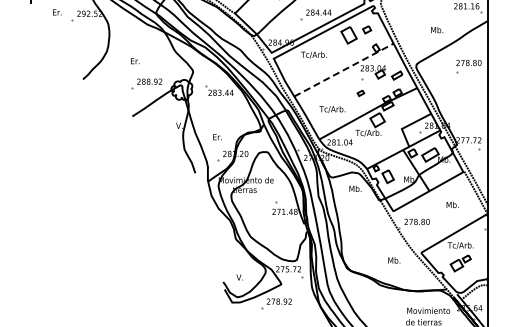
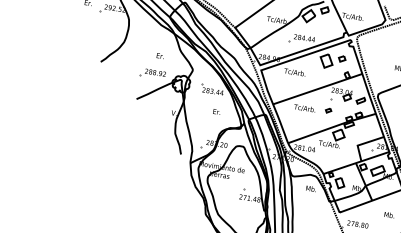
text: (135, 61) -> (160, 56), moved
line: (344, 69) -> (318, 88), dashed -> solid
text: (332, 109) -> (304, 108), moved
text: (217, 137) -> (216, 112), moved

